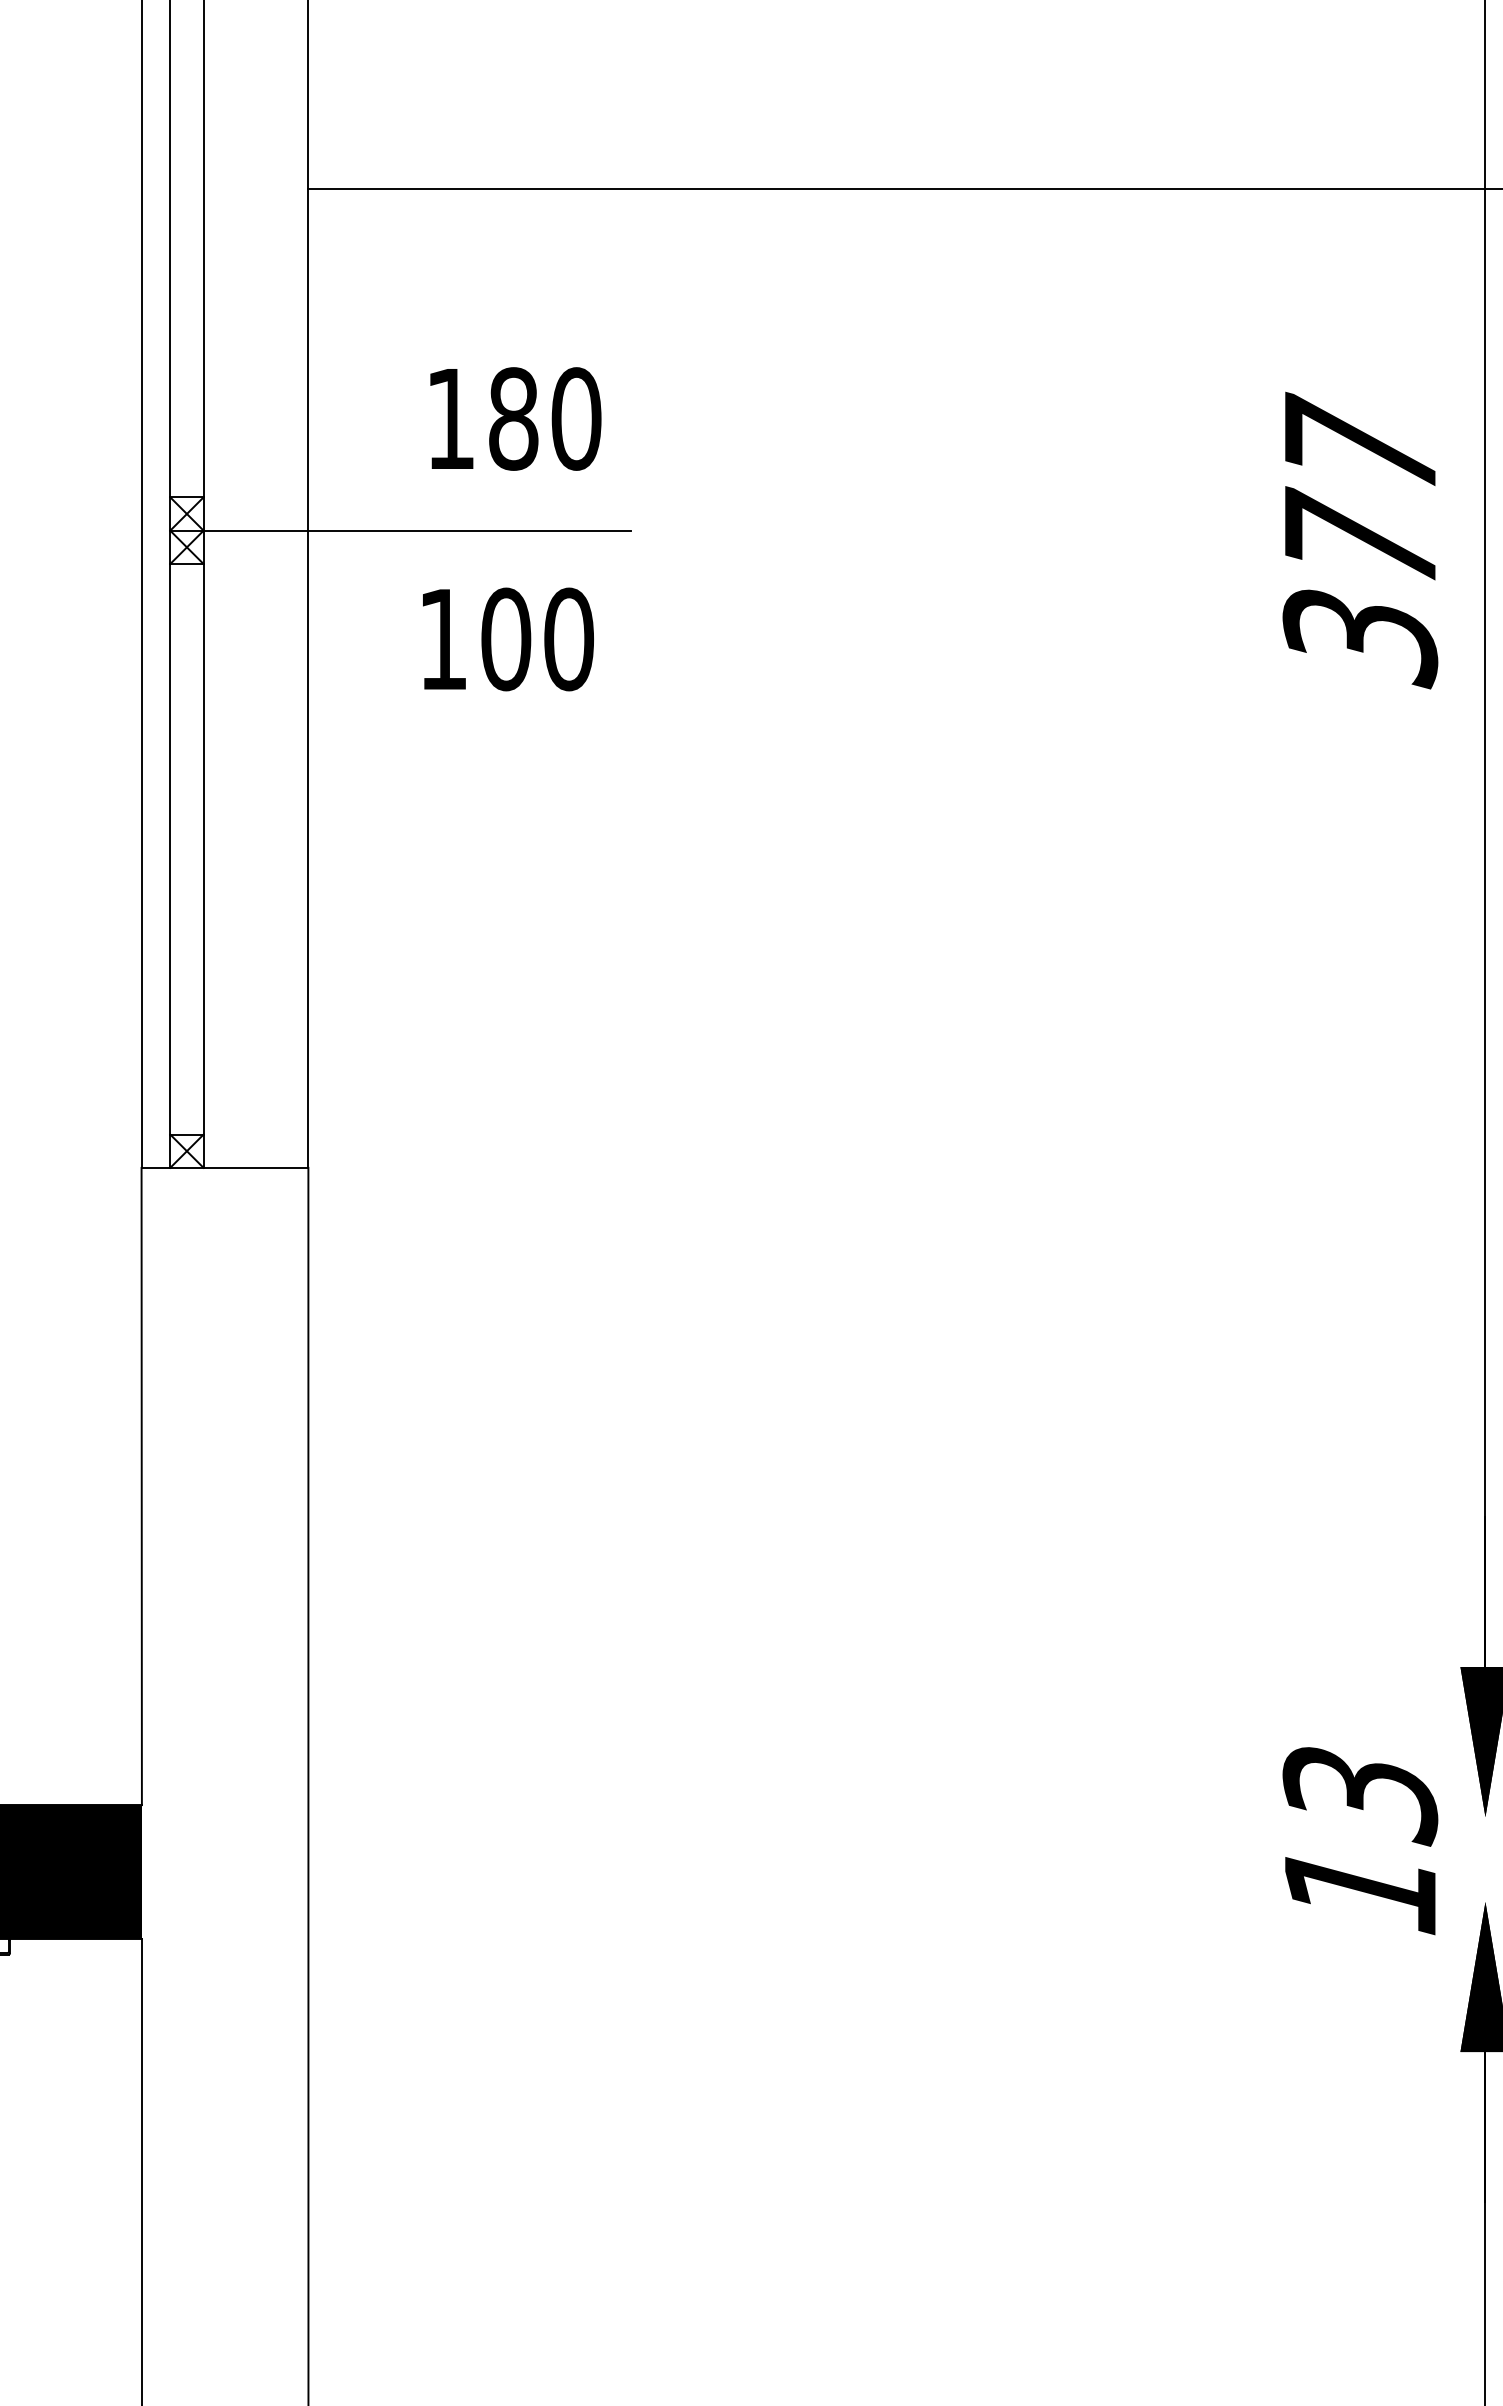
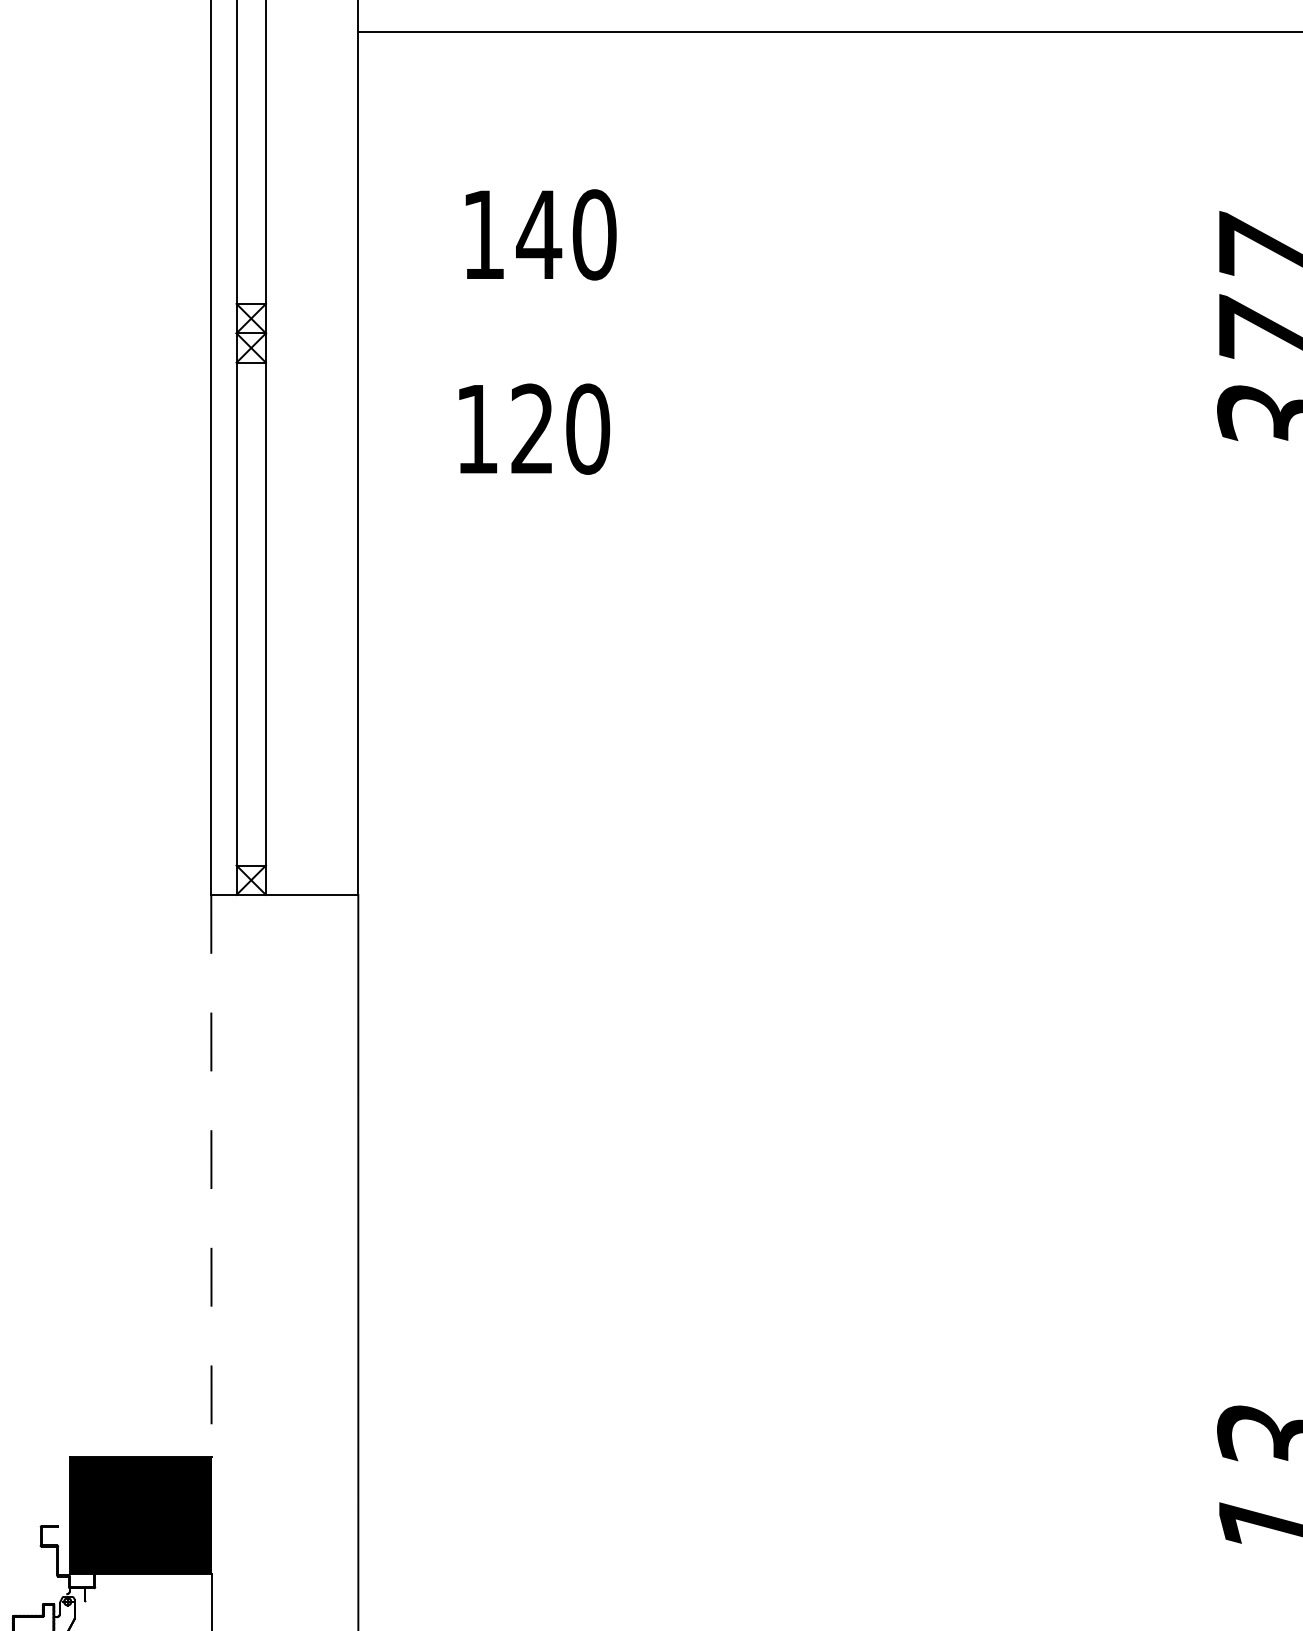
text: (513, 418) -> (539, 234), 180 -> 140
line: (417, 530) -> (454, 333), removed
text: (506, 639) -> (532, 429), 100 -> 120
line: (141, 1486) -> (211, 1175), solid -> dashed

